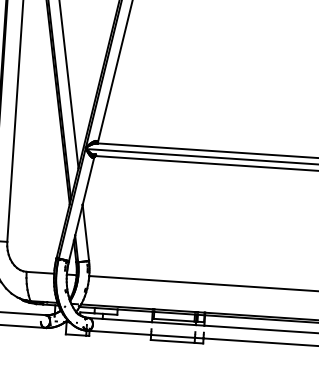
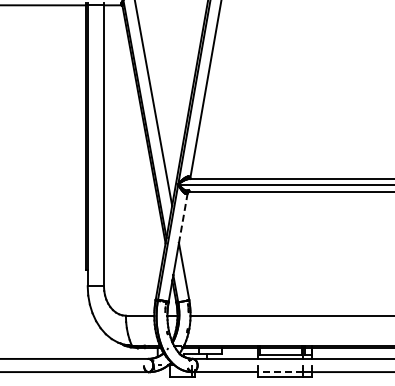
line: (88, 181) -> (183, 218), solid -> dashed
line: (172, 336) -> (280, 372), solid -> dashed

